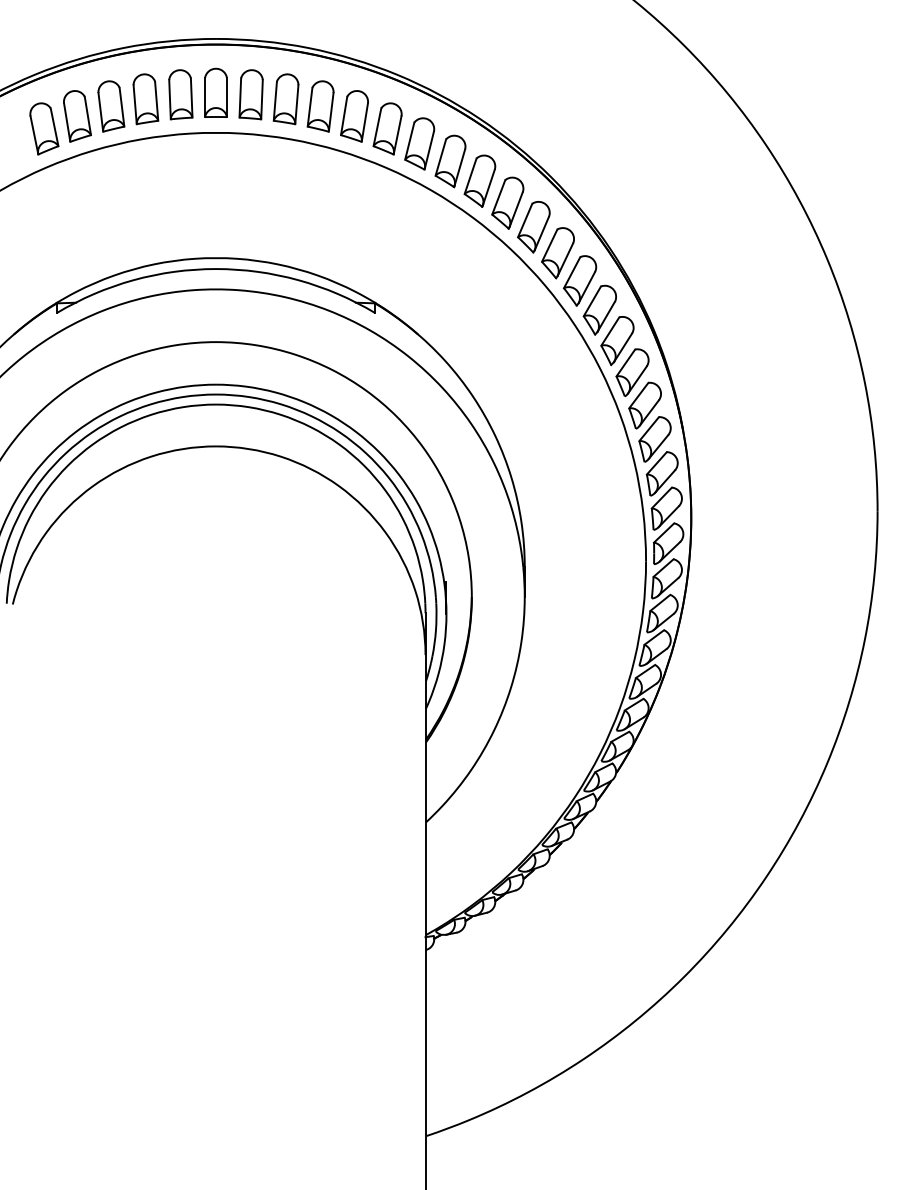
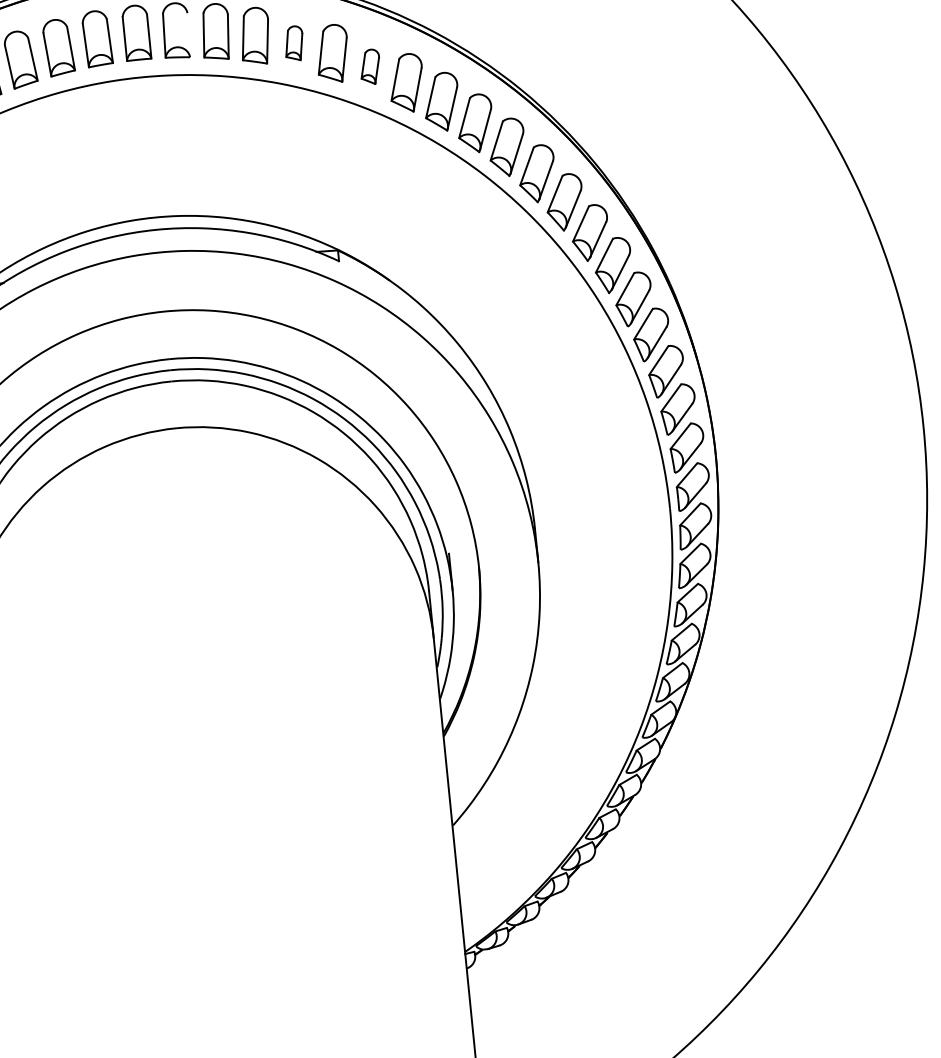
line: (261, 99) -> (188, 35), removed
part: (354, 116) -> (294, 43), size x0.6
part: (419, 143) -> (369, 66), size x0.6

